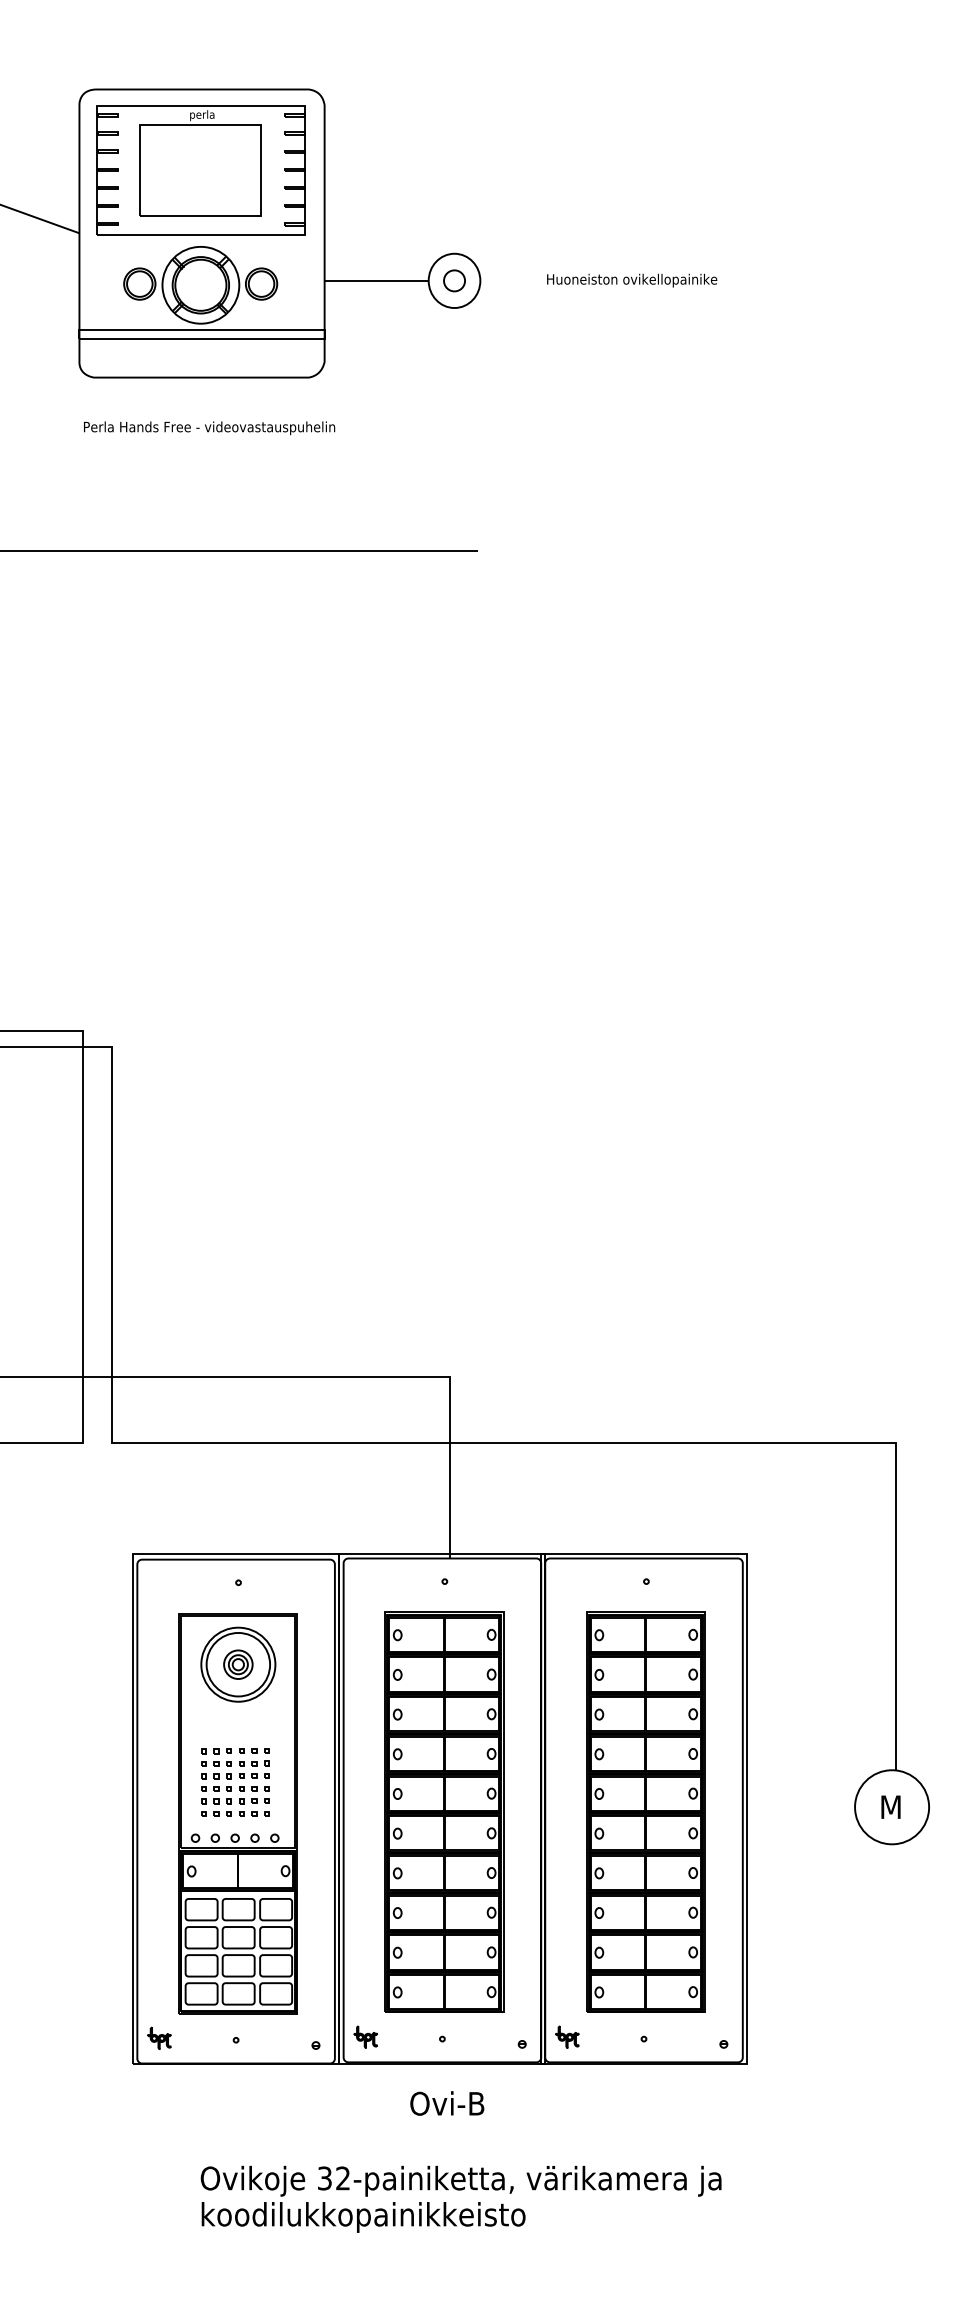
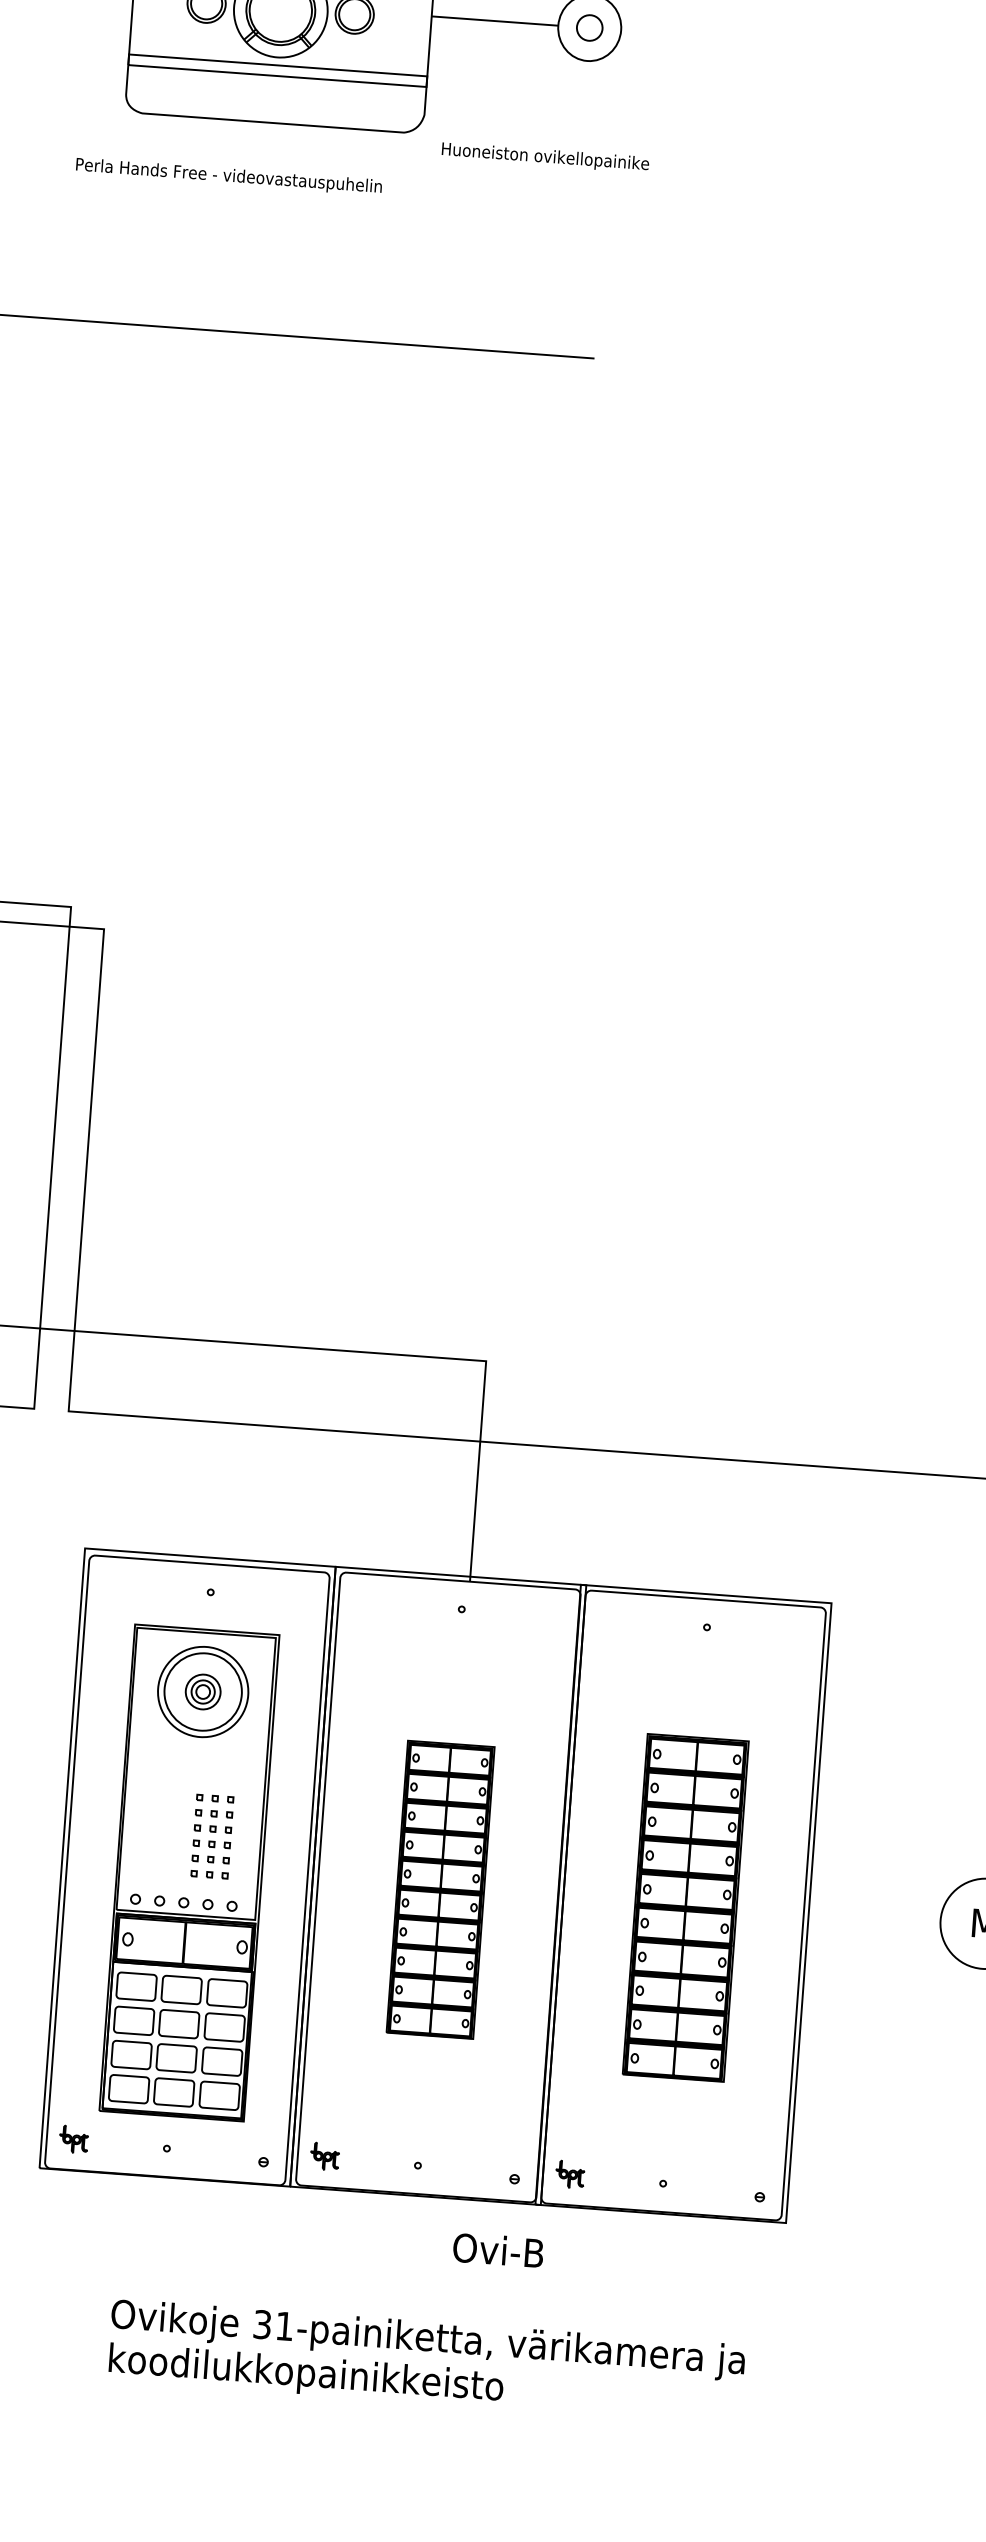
text: (632, 280) -> (545, 157), moved
text: (209, 428) -> (228, 177), moved
part: (216, 1782) -> (166, 1833), removed
part: (444, 1811) -> (440, 1888), size x0.6
part: (645, 1811) -> (685, 1906), size x0.7
text: (447, 2103) -> (498, 2250), moved
text: (342, 2178) -> (283, 2326), 32-painiketta, -> 31-painiketta,

